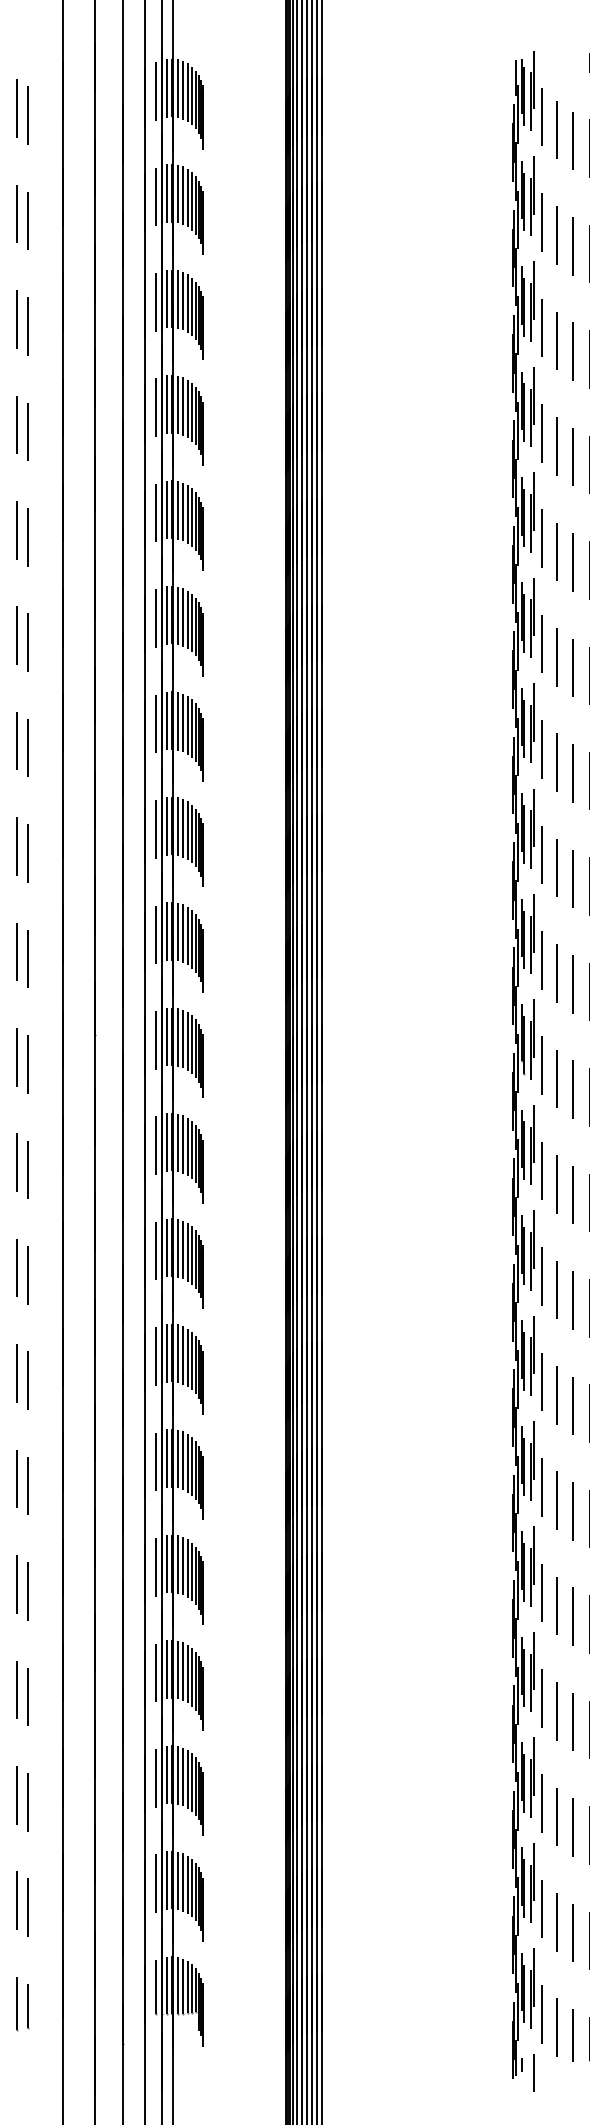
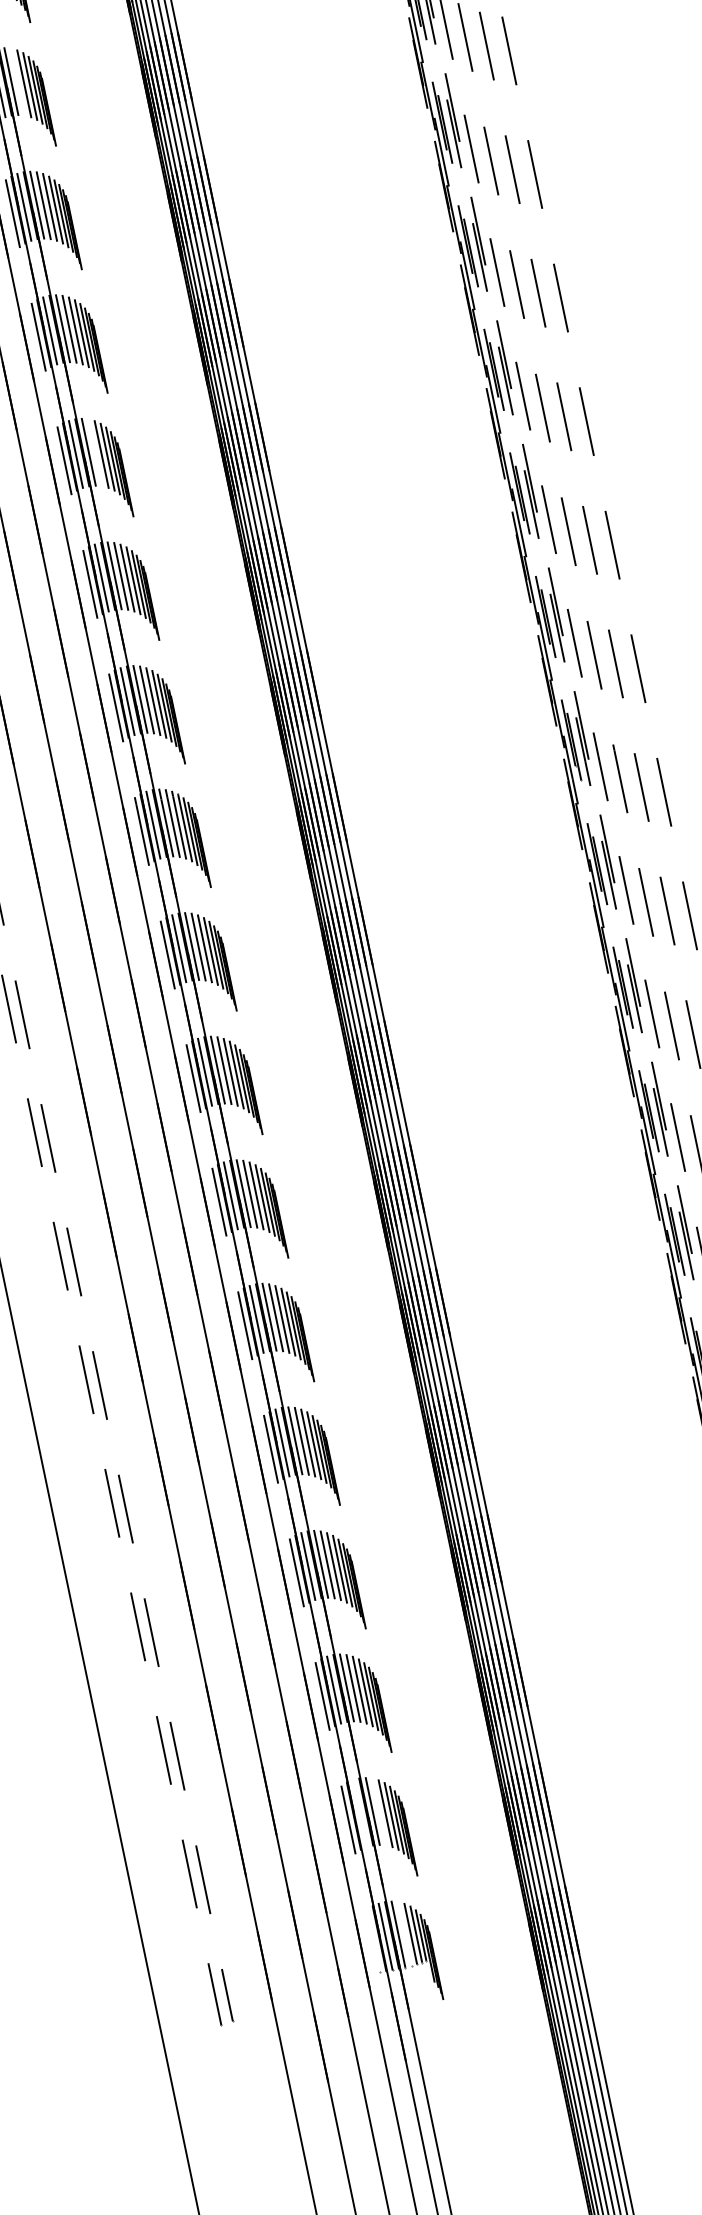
line: (183, 406) -> (18, 82), removed
line: (183, 722) -> (95, 452), removed
line: (166, 1880) -> (359, 1813), removed
line: (183, 1882) -> (379, 1812), removed
line: (183, 1985) -> (405, 1932), removed
line: (156, 1986) -> (373, 1940), removed

